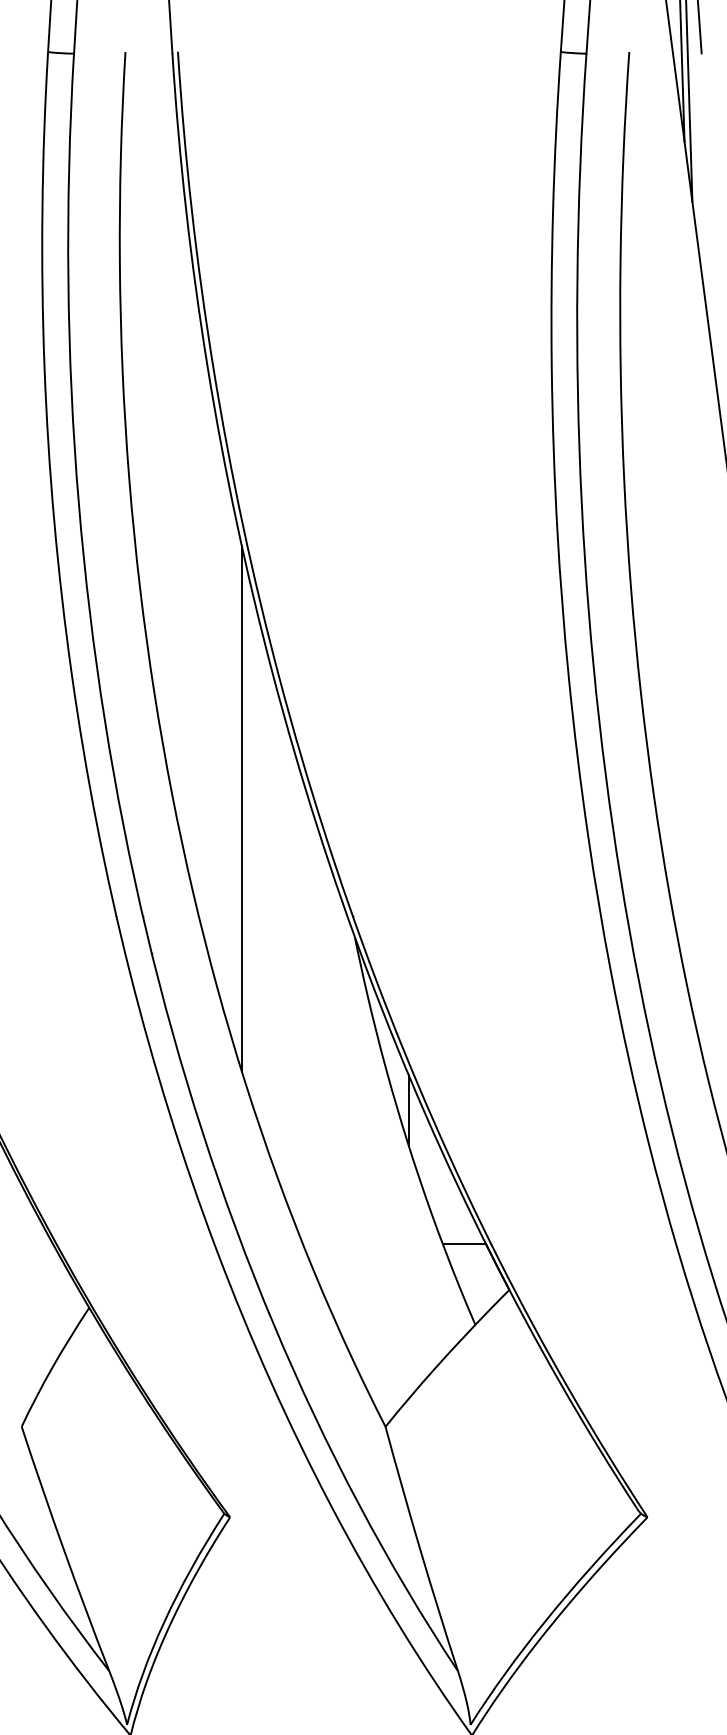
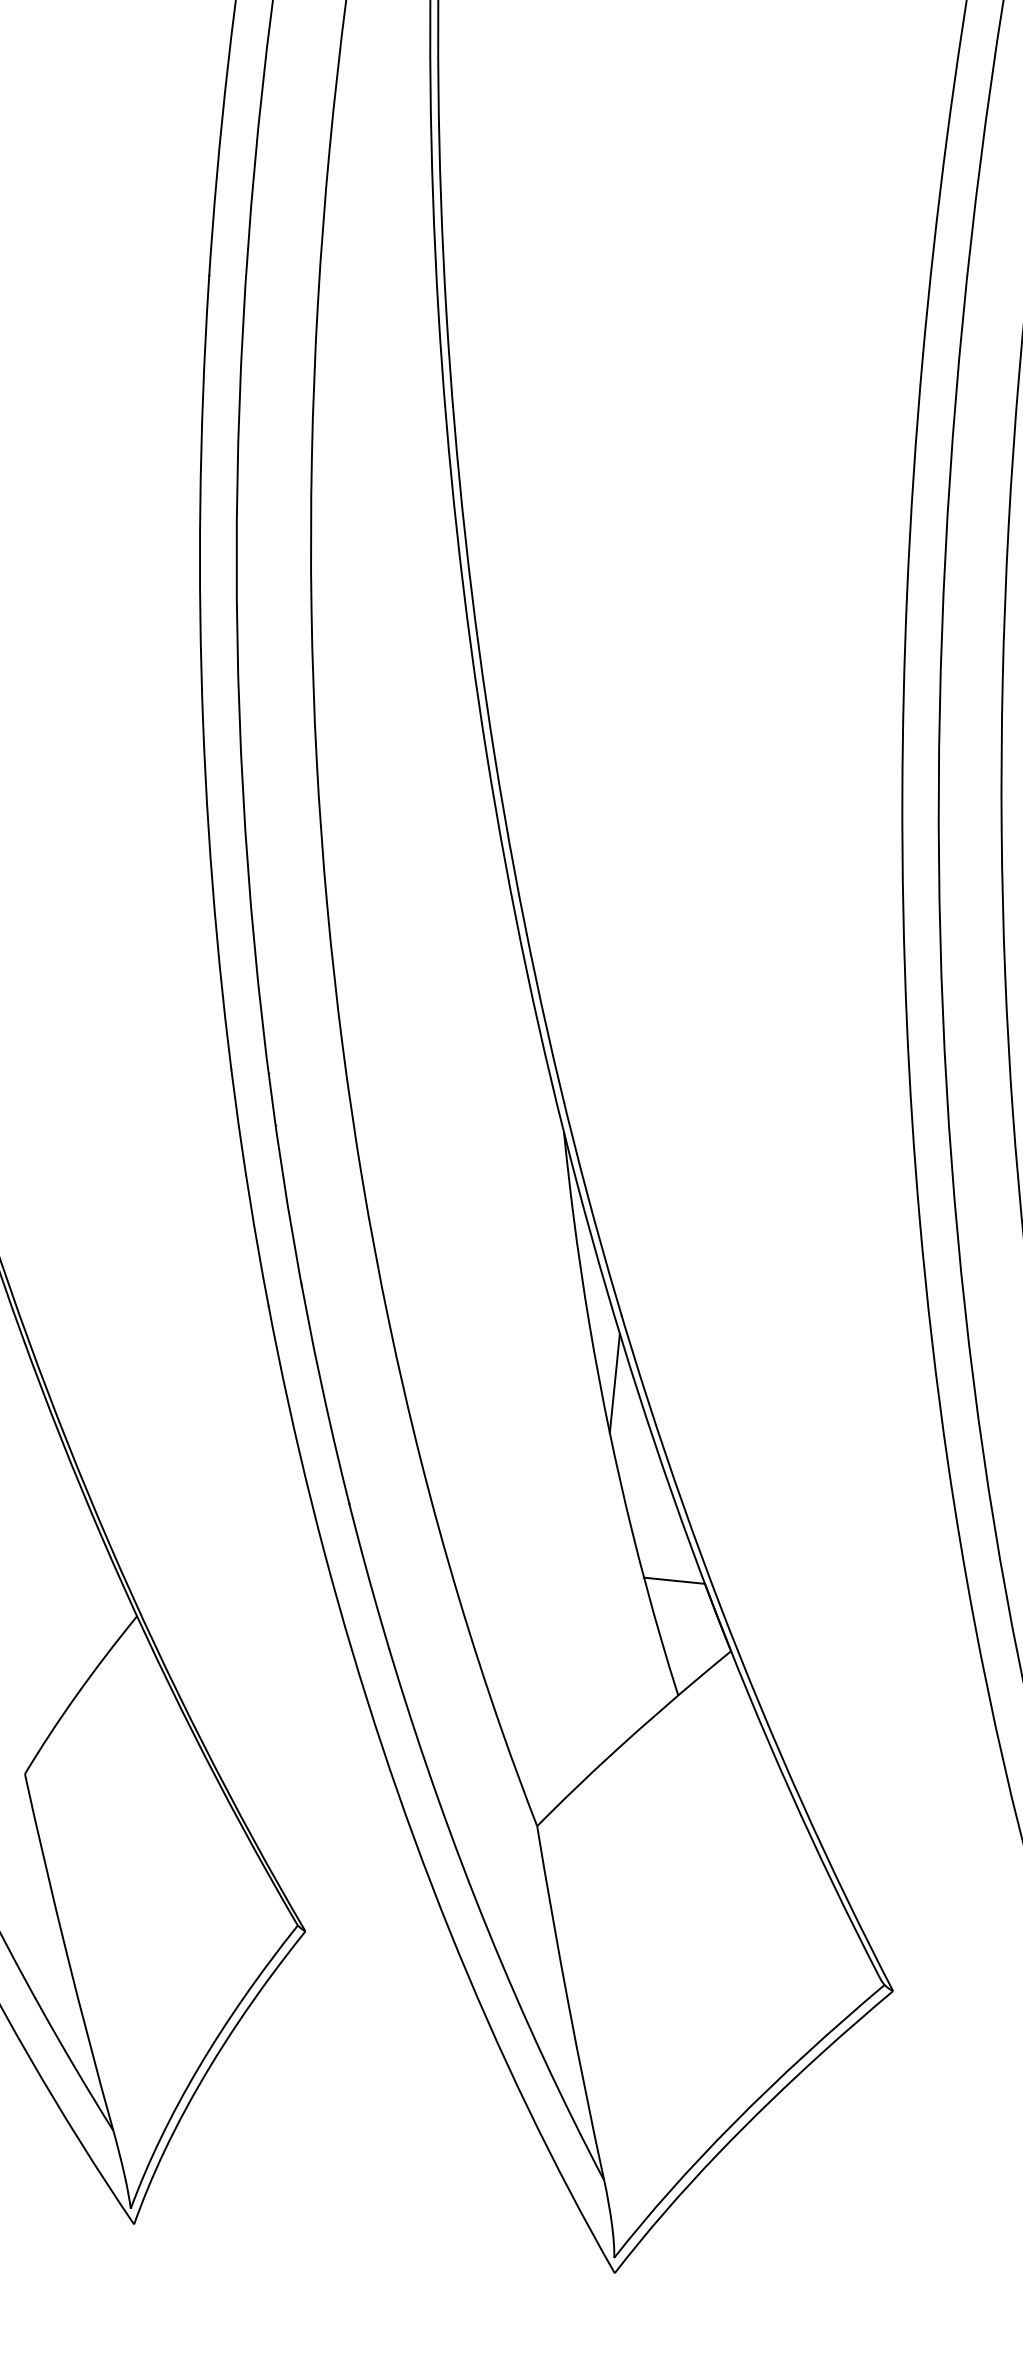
line: (241, 808) -> (422, 935), removed

